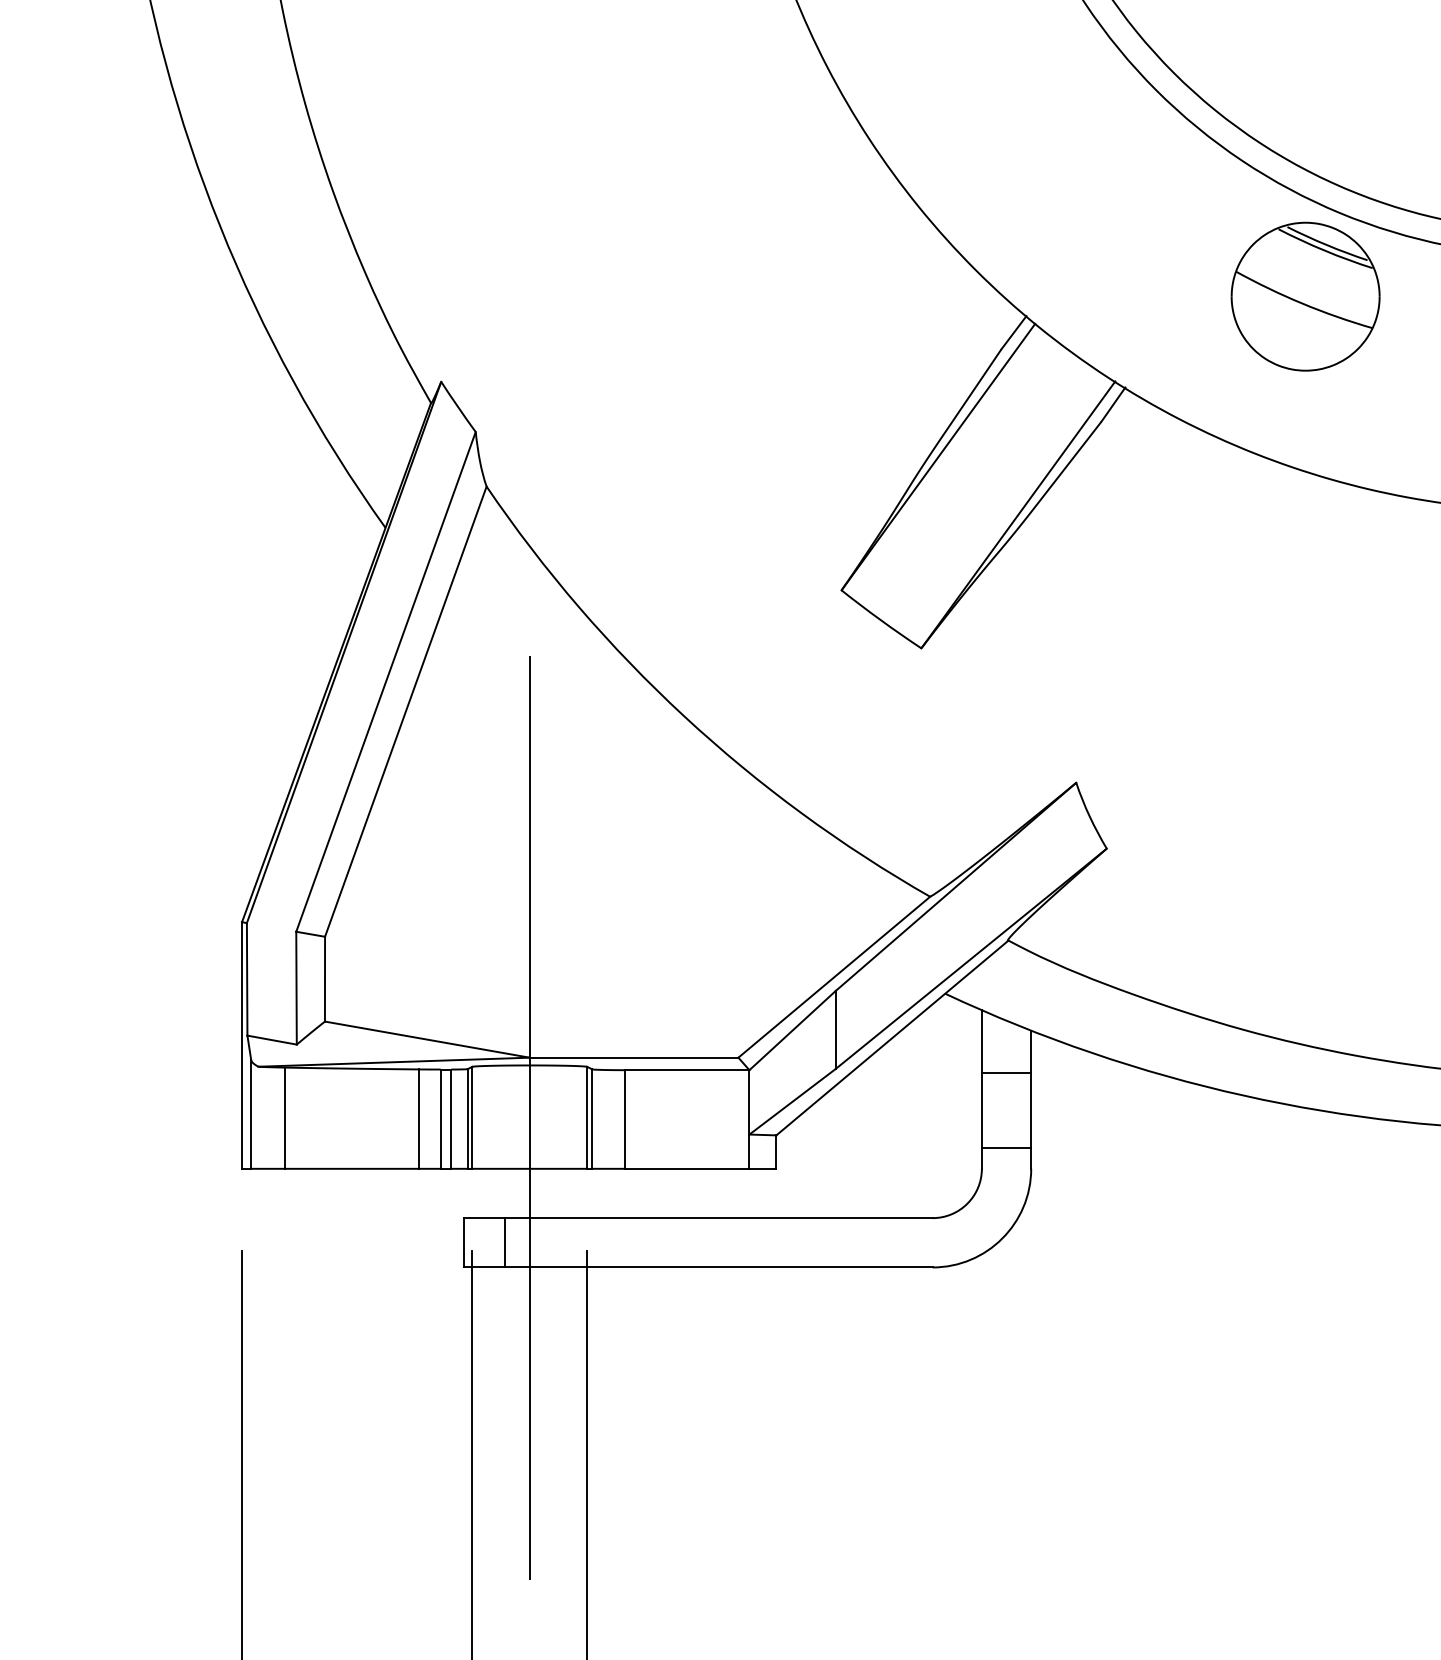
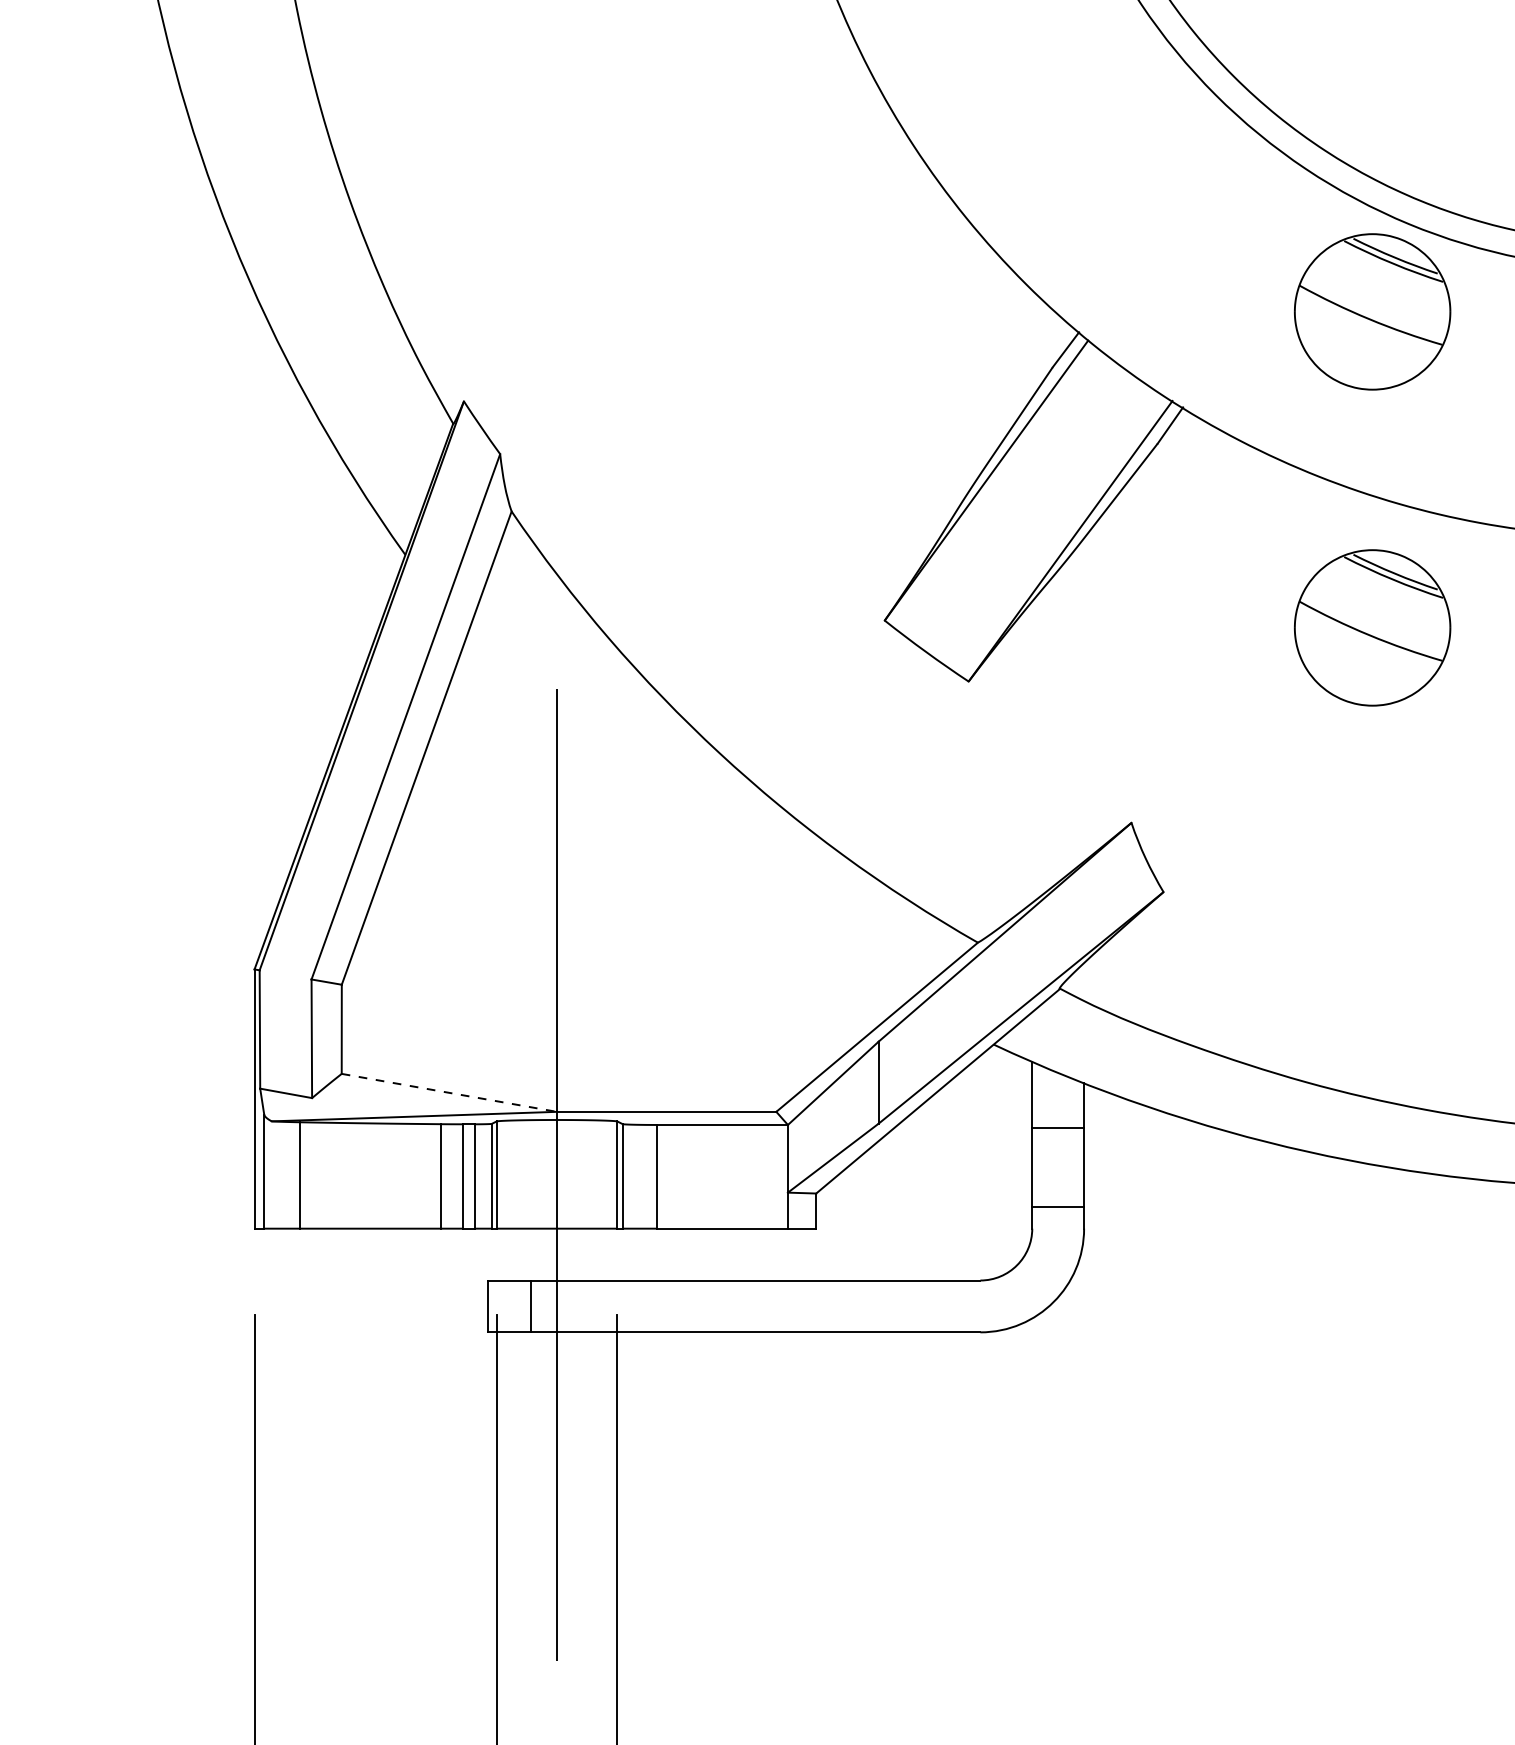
part: (1305, 596) -> (1372, 627), added
line: (427, 1039) -> (449, 1092), solid -> dashed

